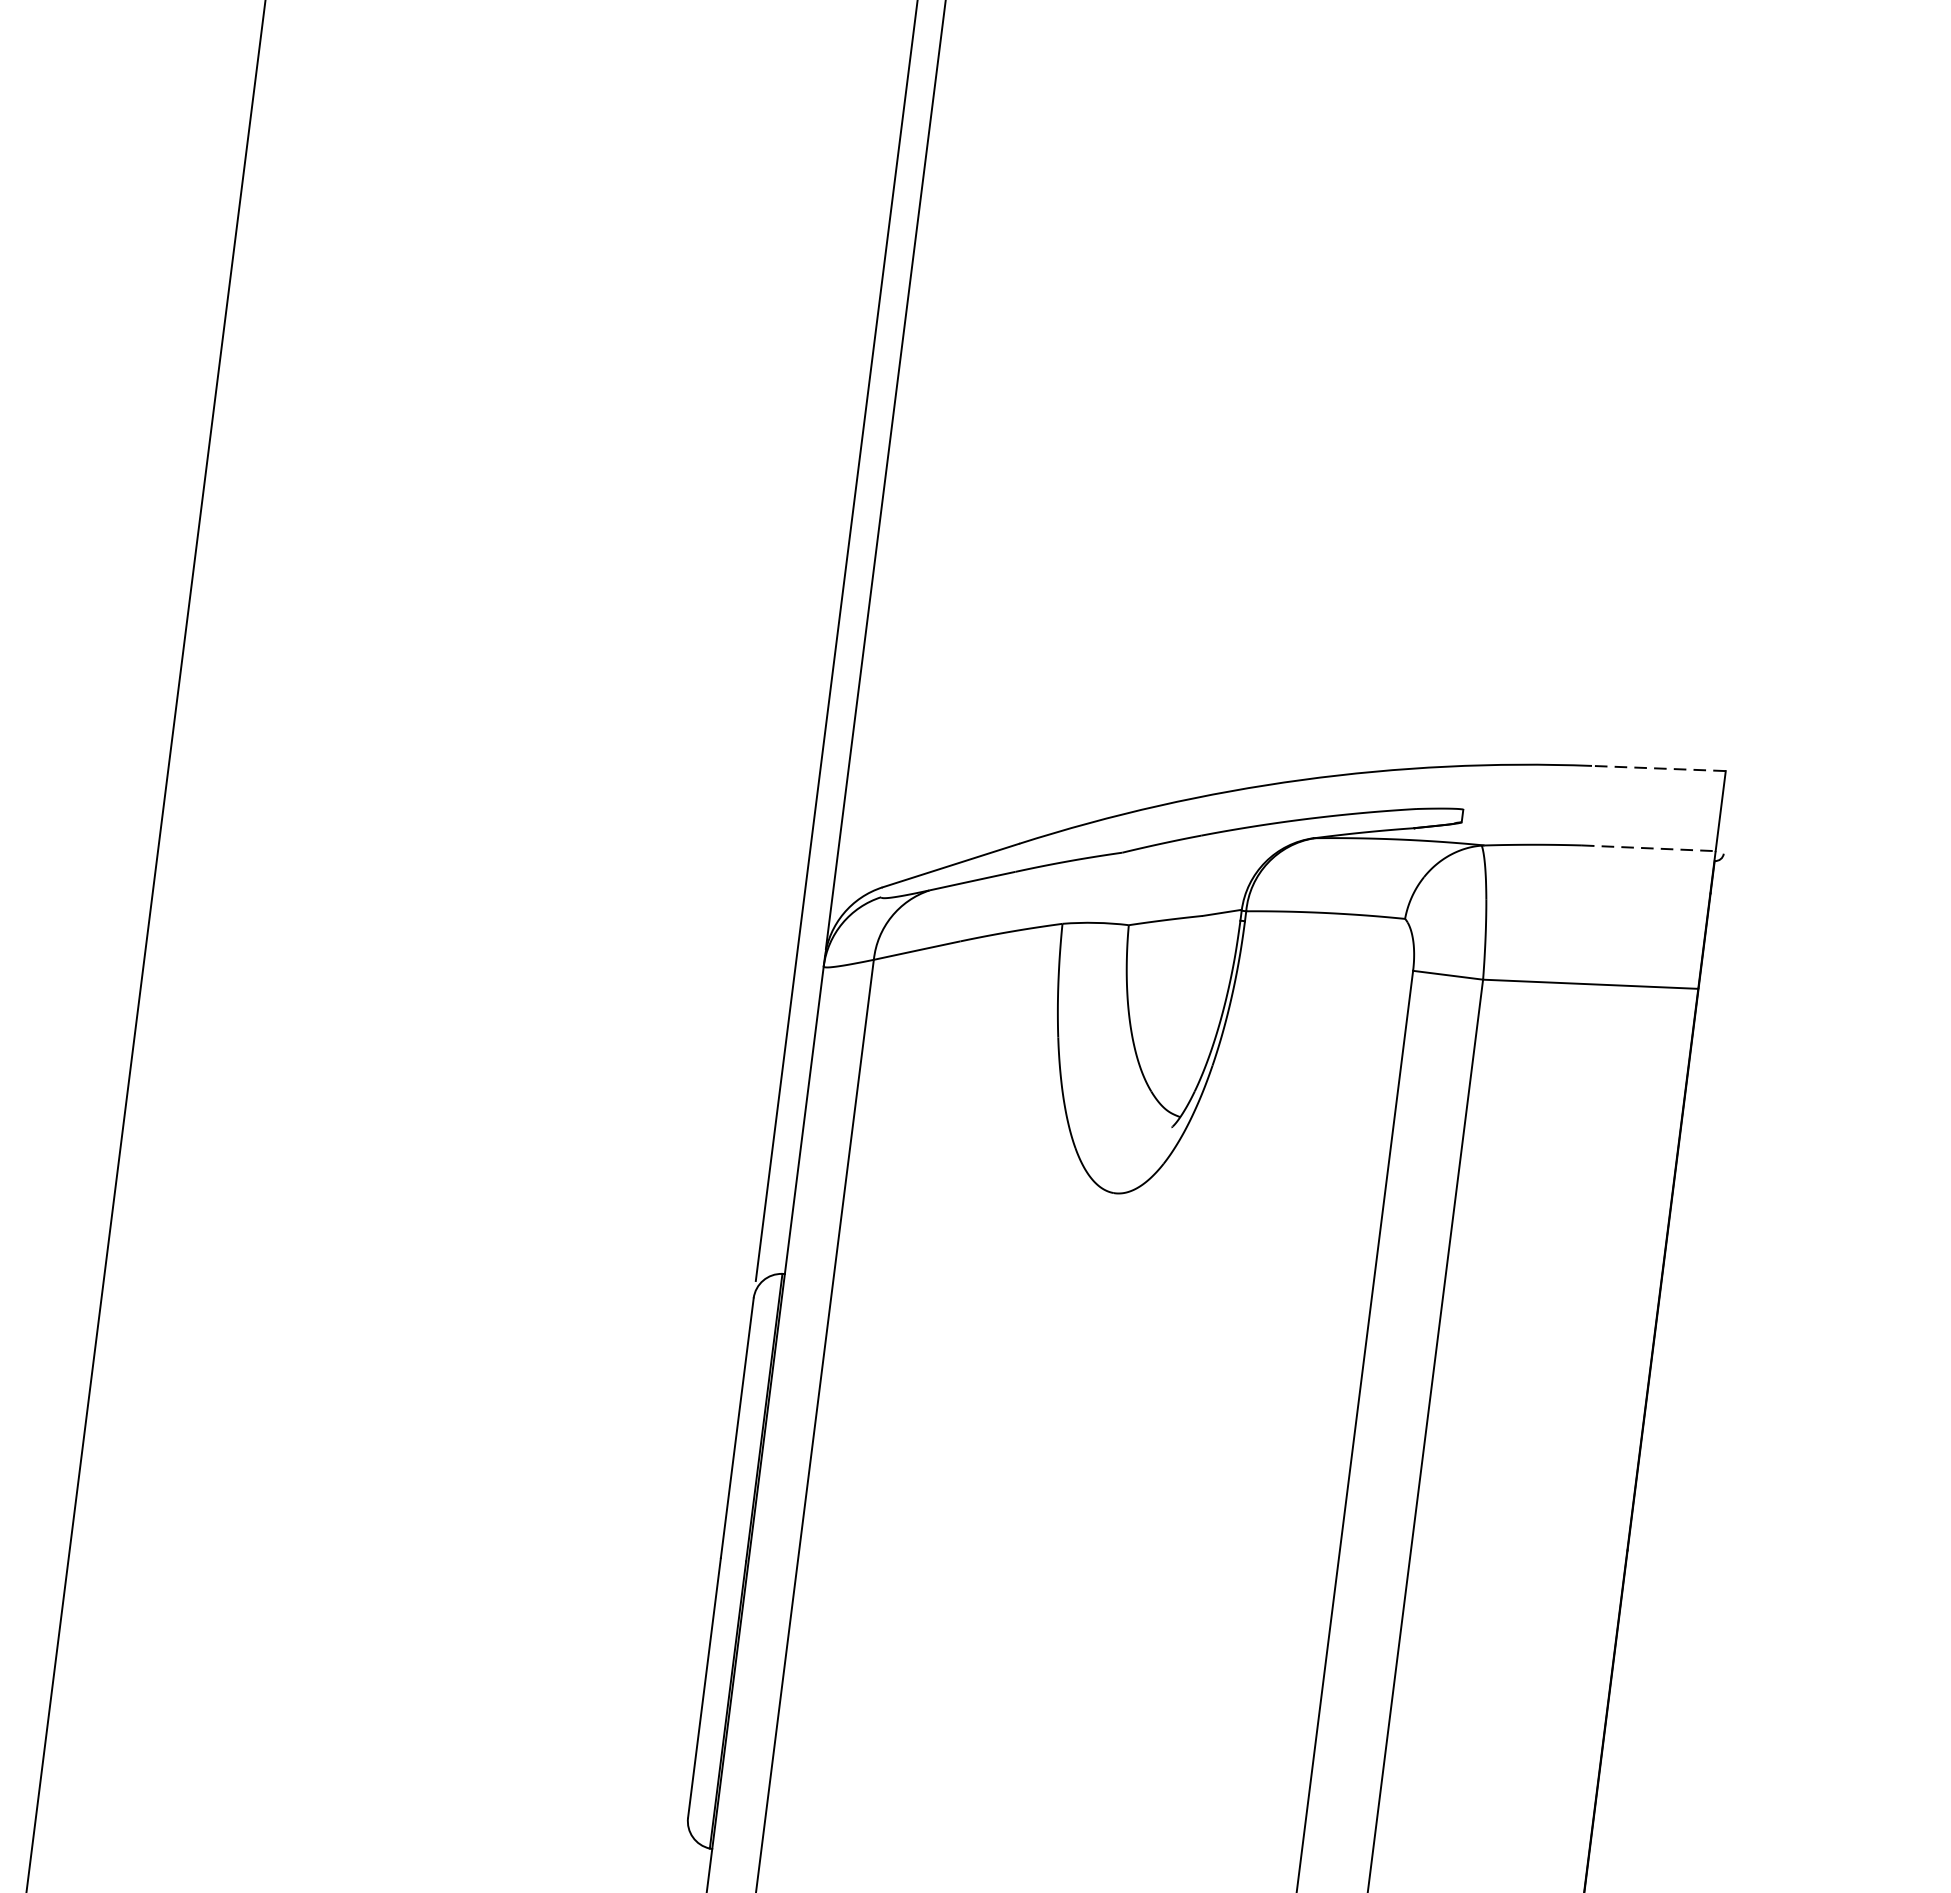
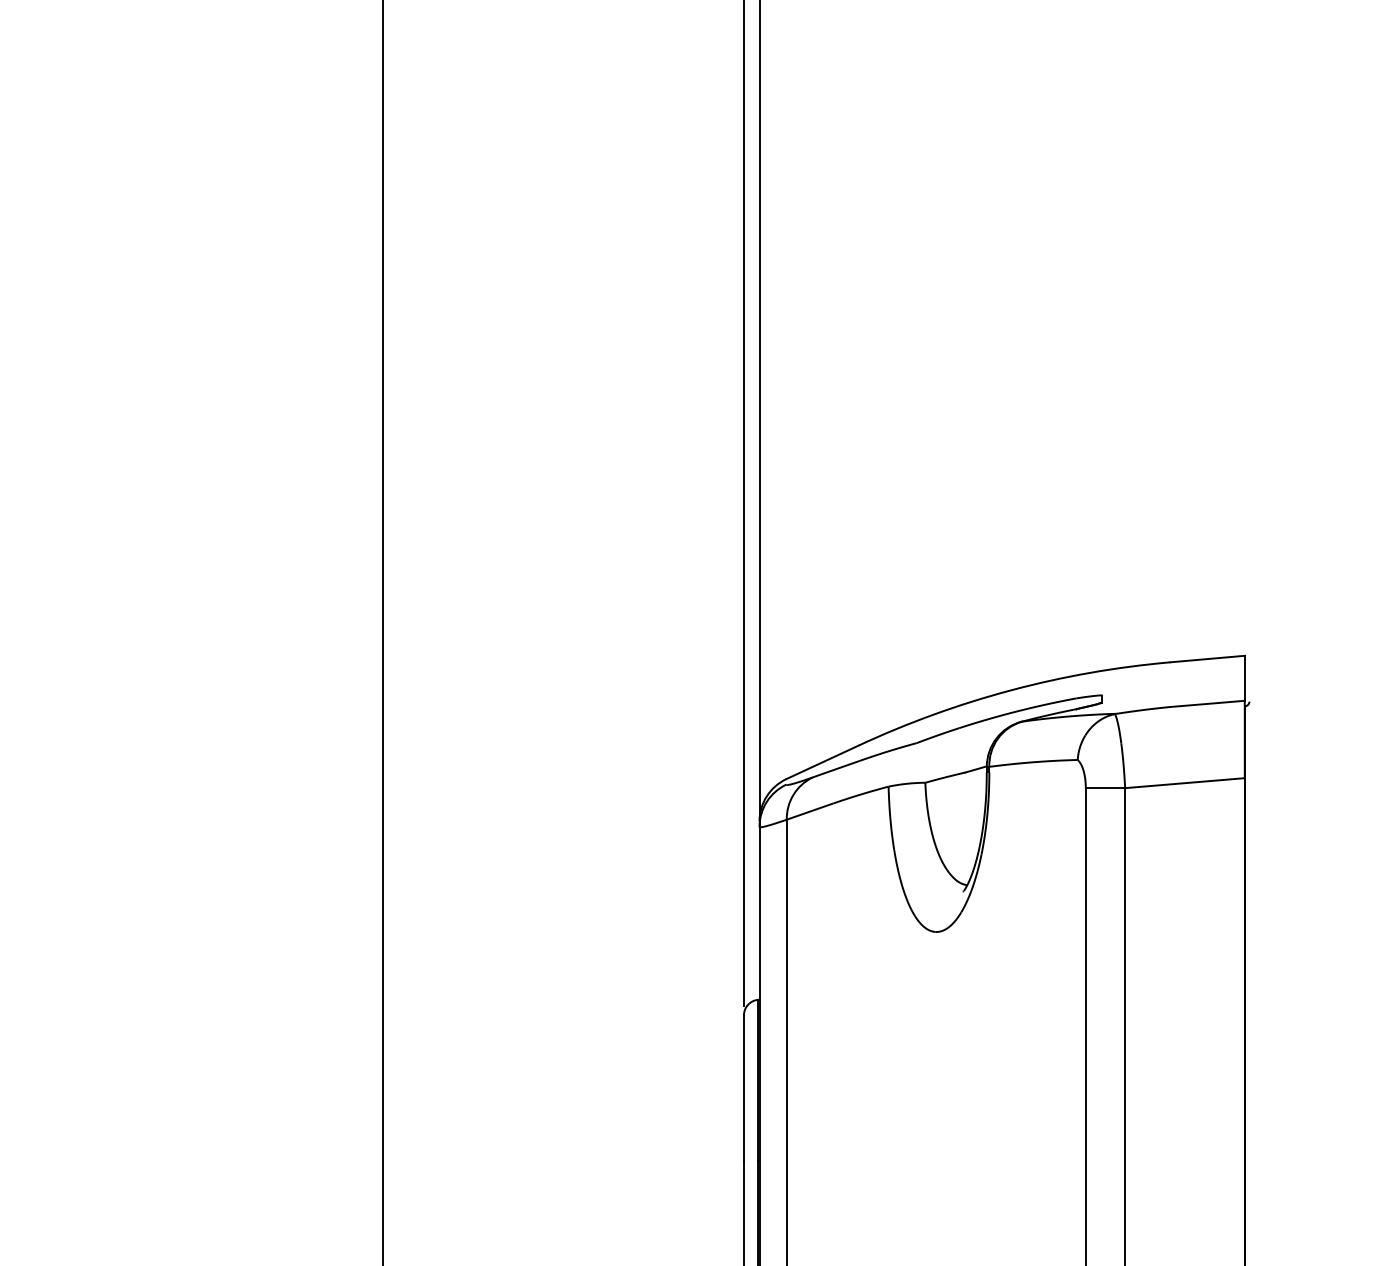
line: (1658, 769) -> (1207, 659), dashed -> solid
line: (1650, 847) -> (1208, 703), dashed -> solid

